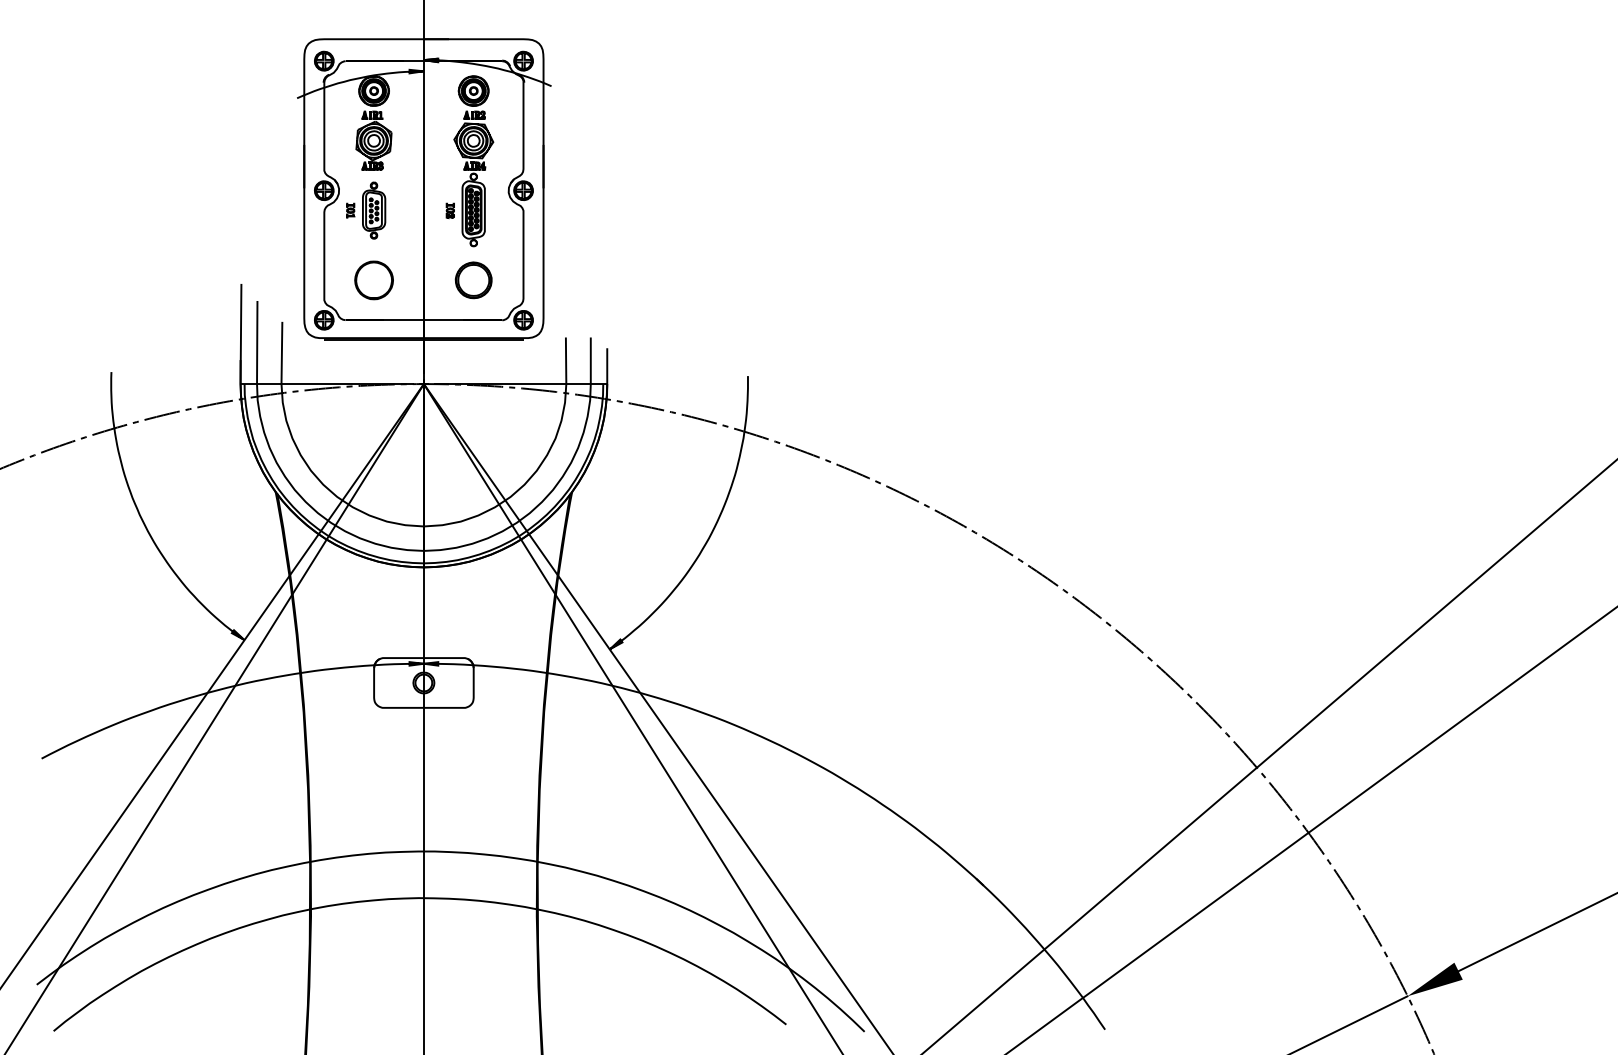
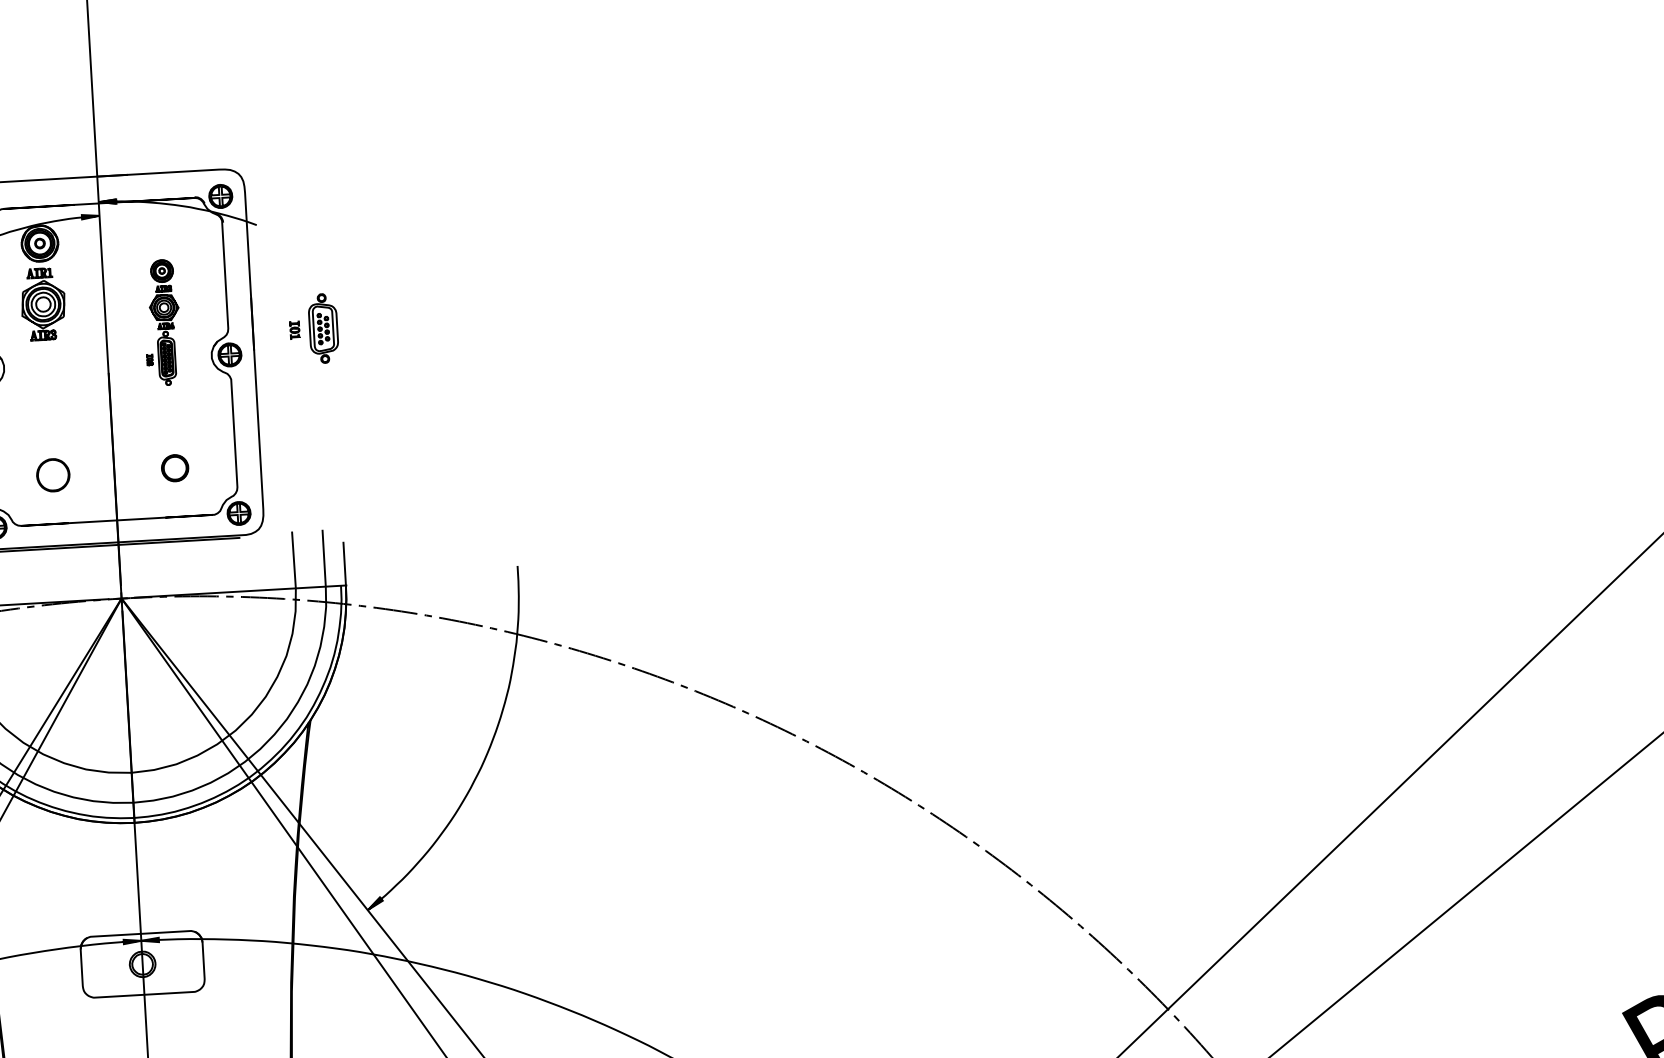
part: (469, 161) -> (161, 322), size x0.6
part: (366, 210) -> (314, 328), moved
part: (373, 280) -> (52, 475), size x0.7
part: (473, 280) -> (174, 468), size x0.6

